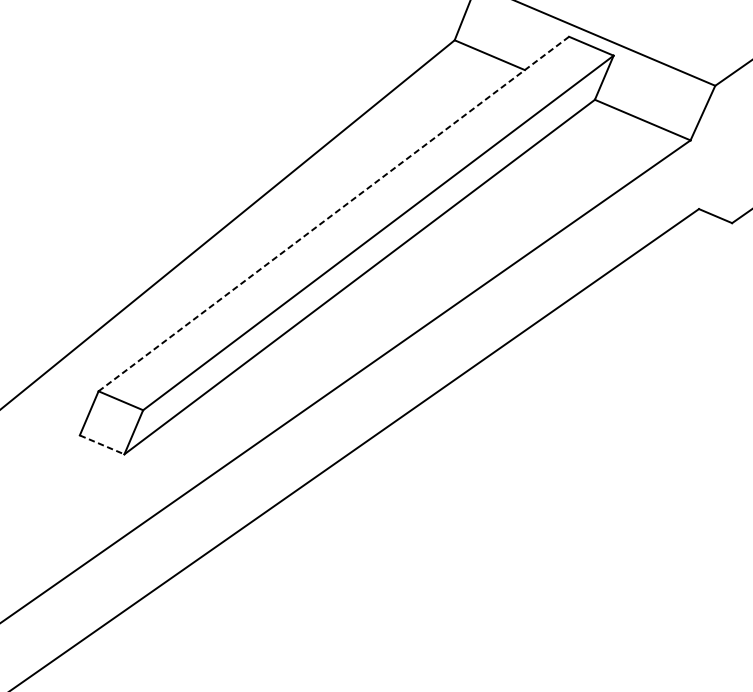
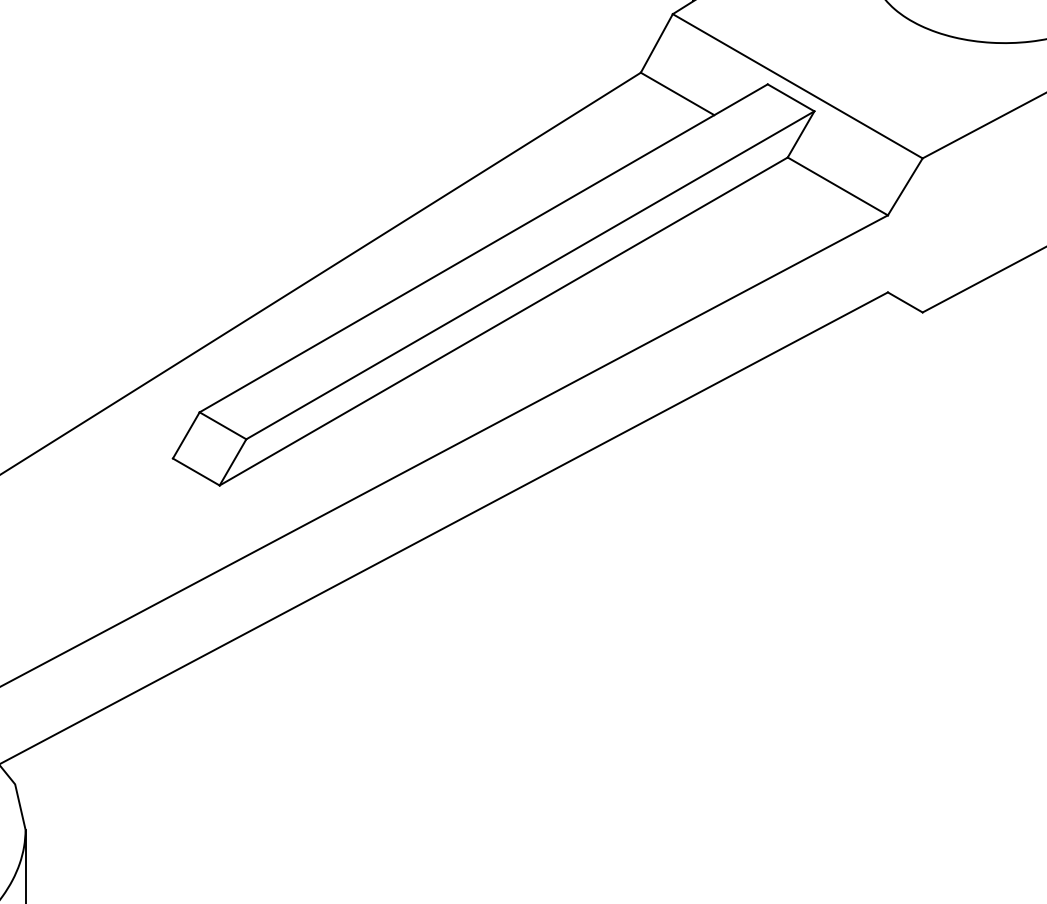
line: (333, 214) -> (483, 248), dashed -> solid
line: (102, 445) -> (196, 472), dashed -> solid

